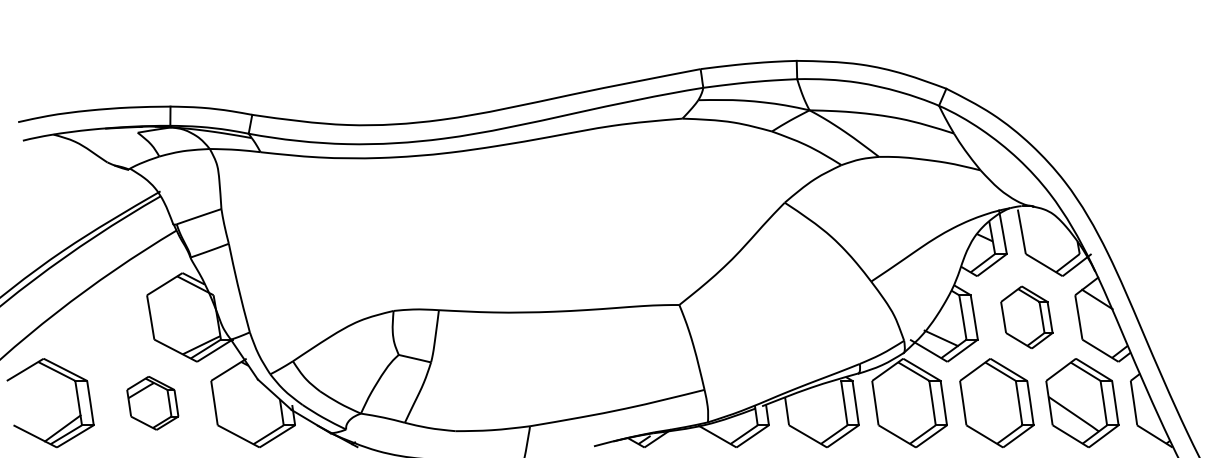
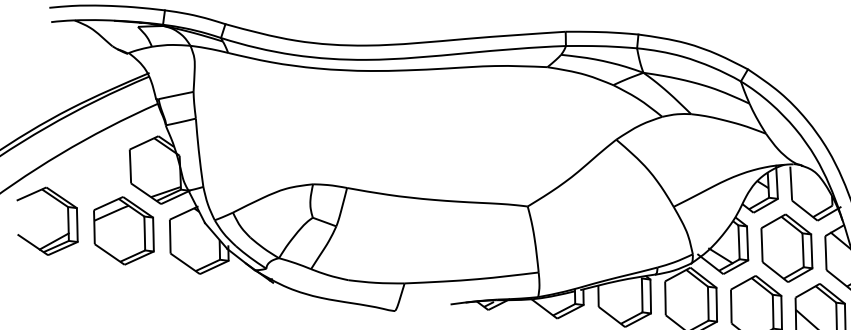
part: (1026, 317) -> (786, 248), size x1.43
part: (152, 403) -> (123, 231), size x1.67

